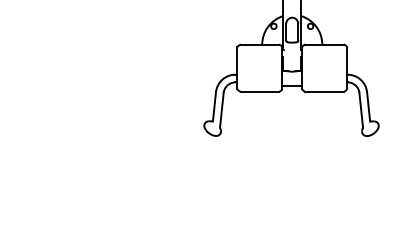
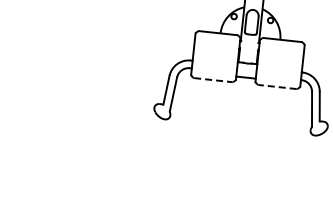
line: (260, 91) -> (213, 79), solid -> dashed
line: (324, 91) -> (277, 86), solid -> dashed

